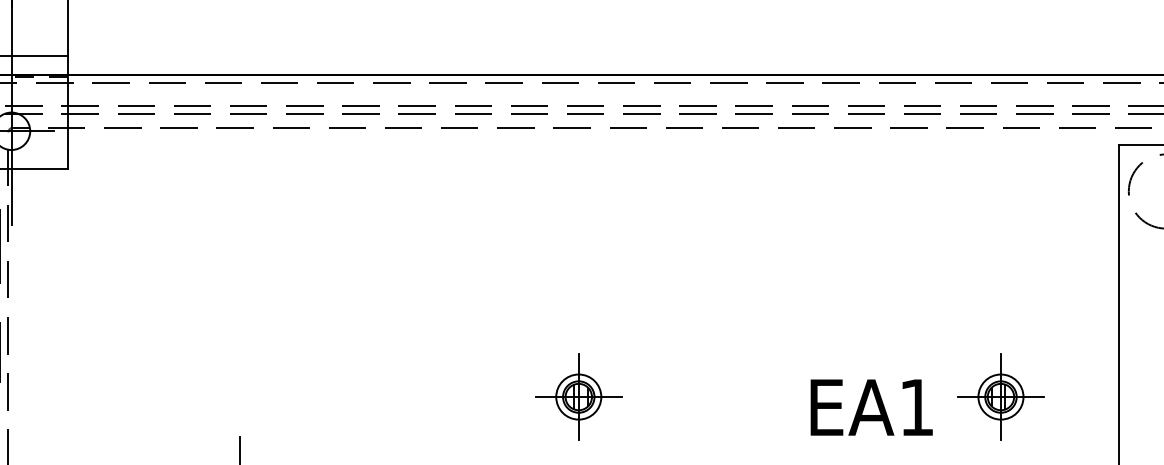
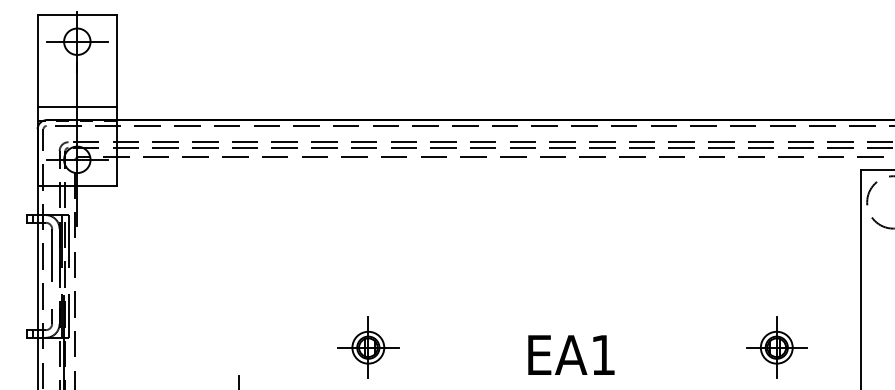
part: (579, 396) -> (368, 347), moved
text: (871, 406) -> (571, 354), moved

